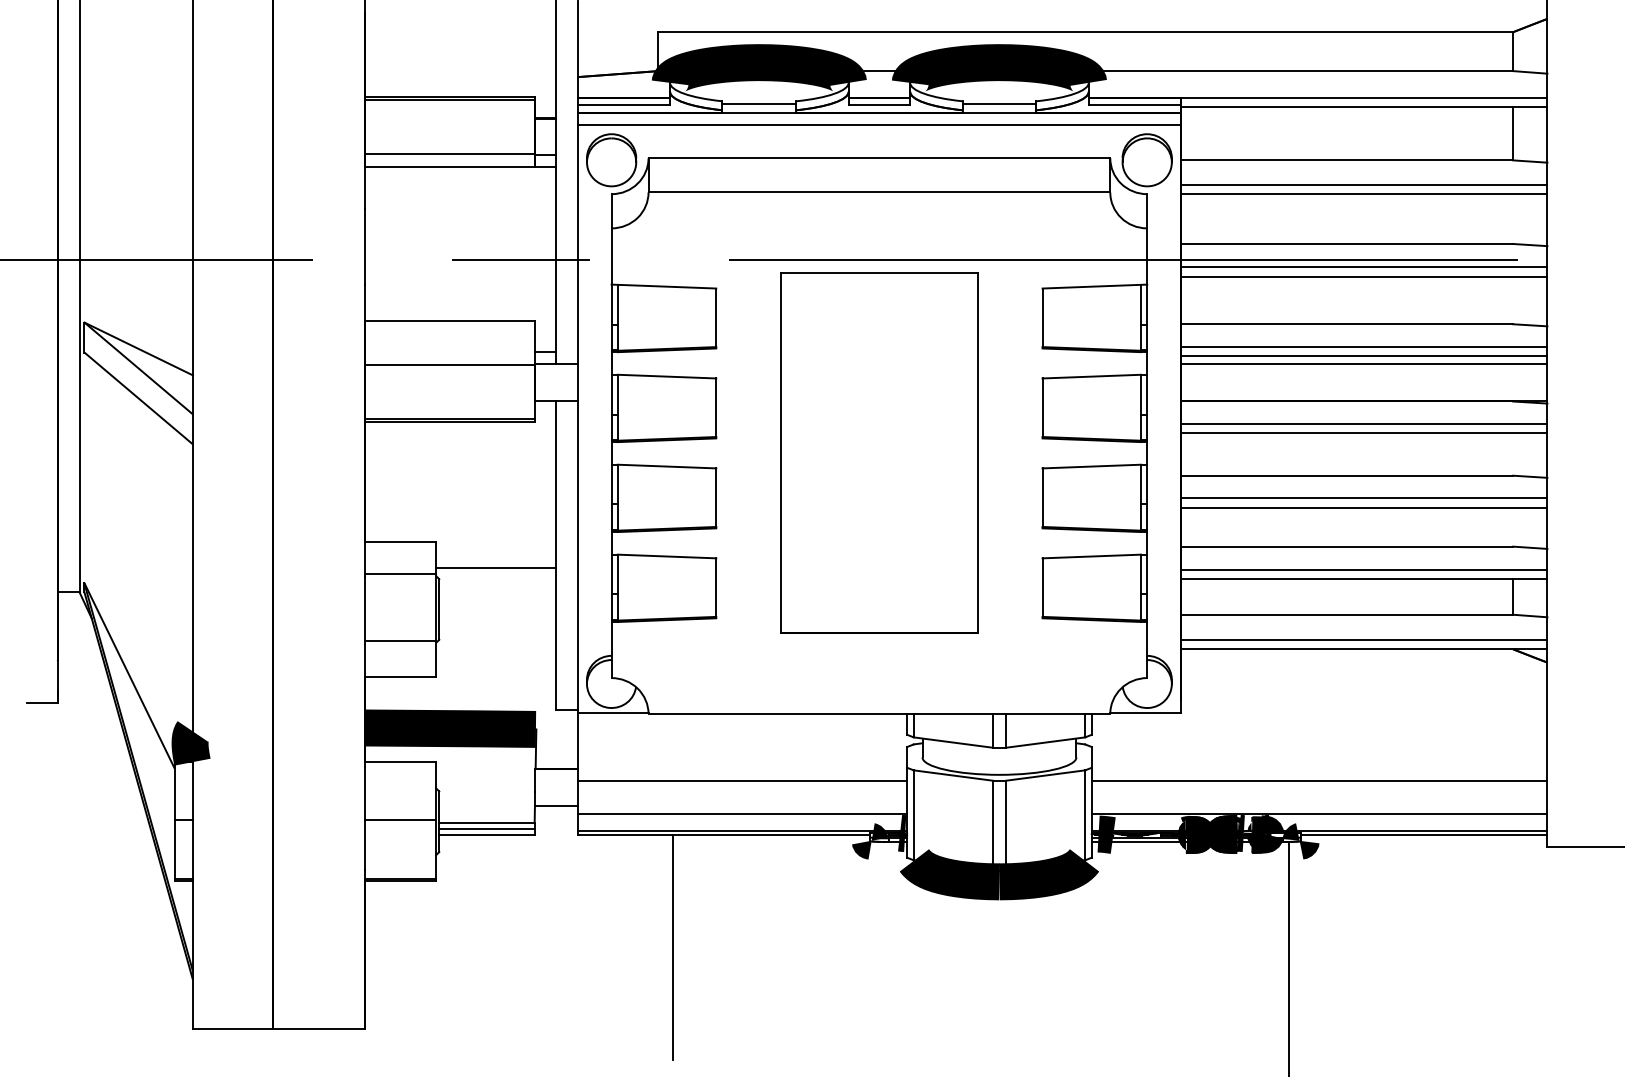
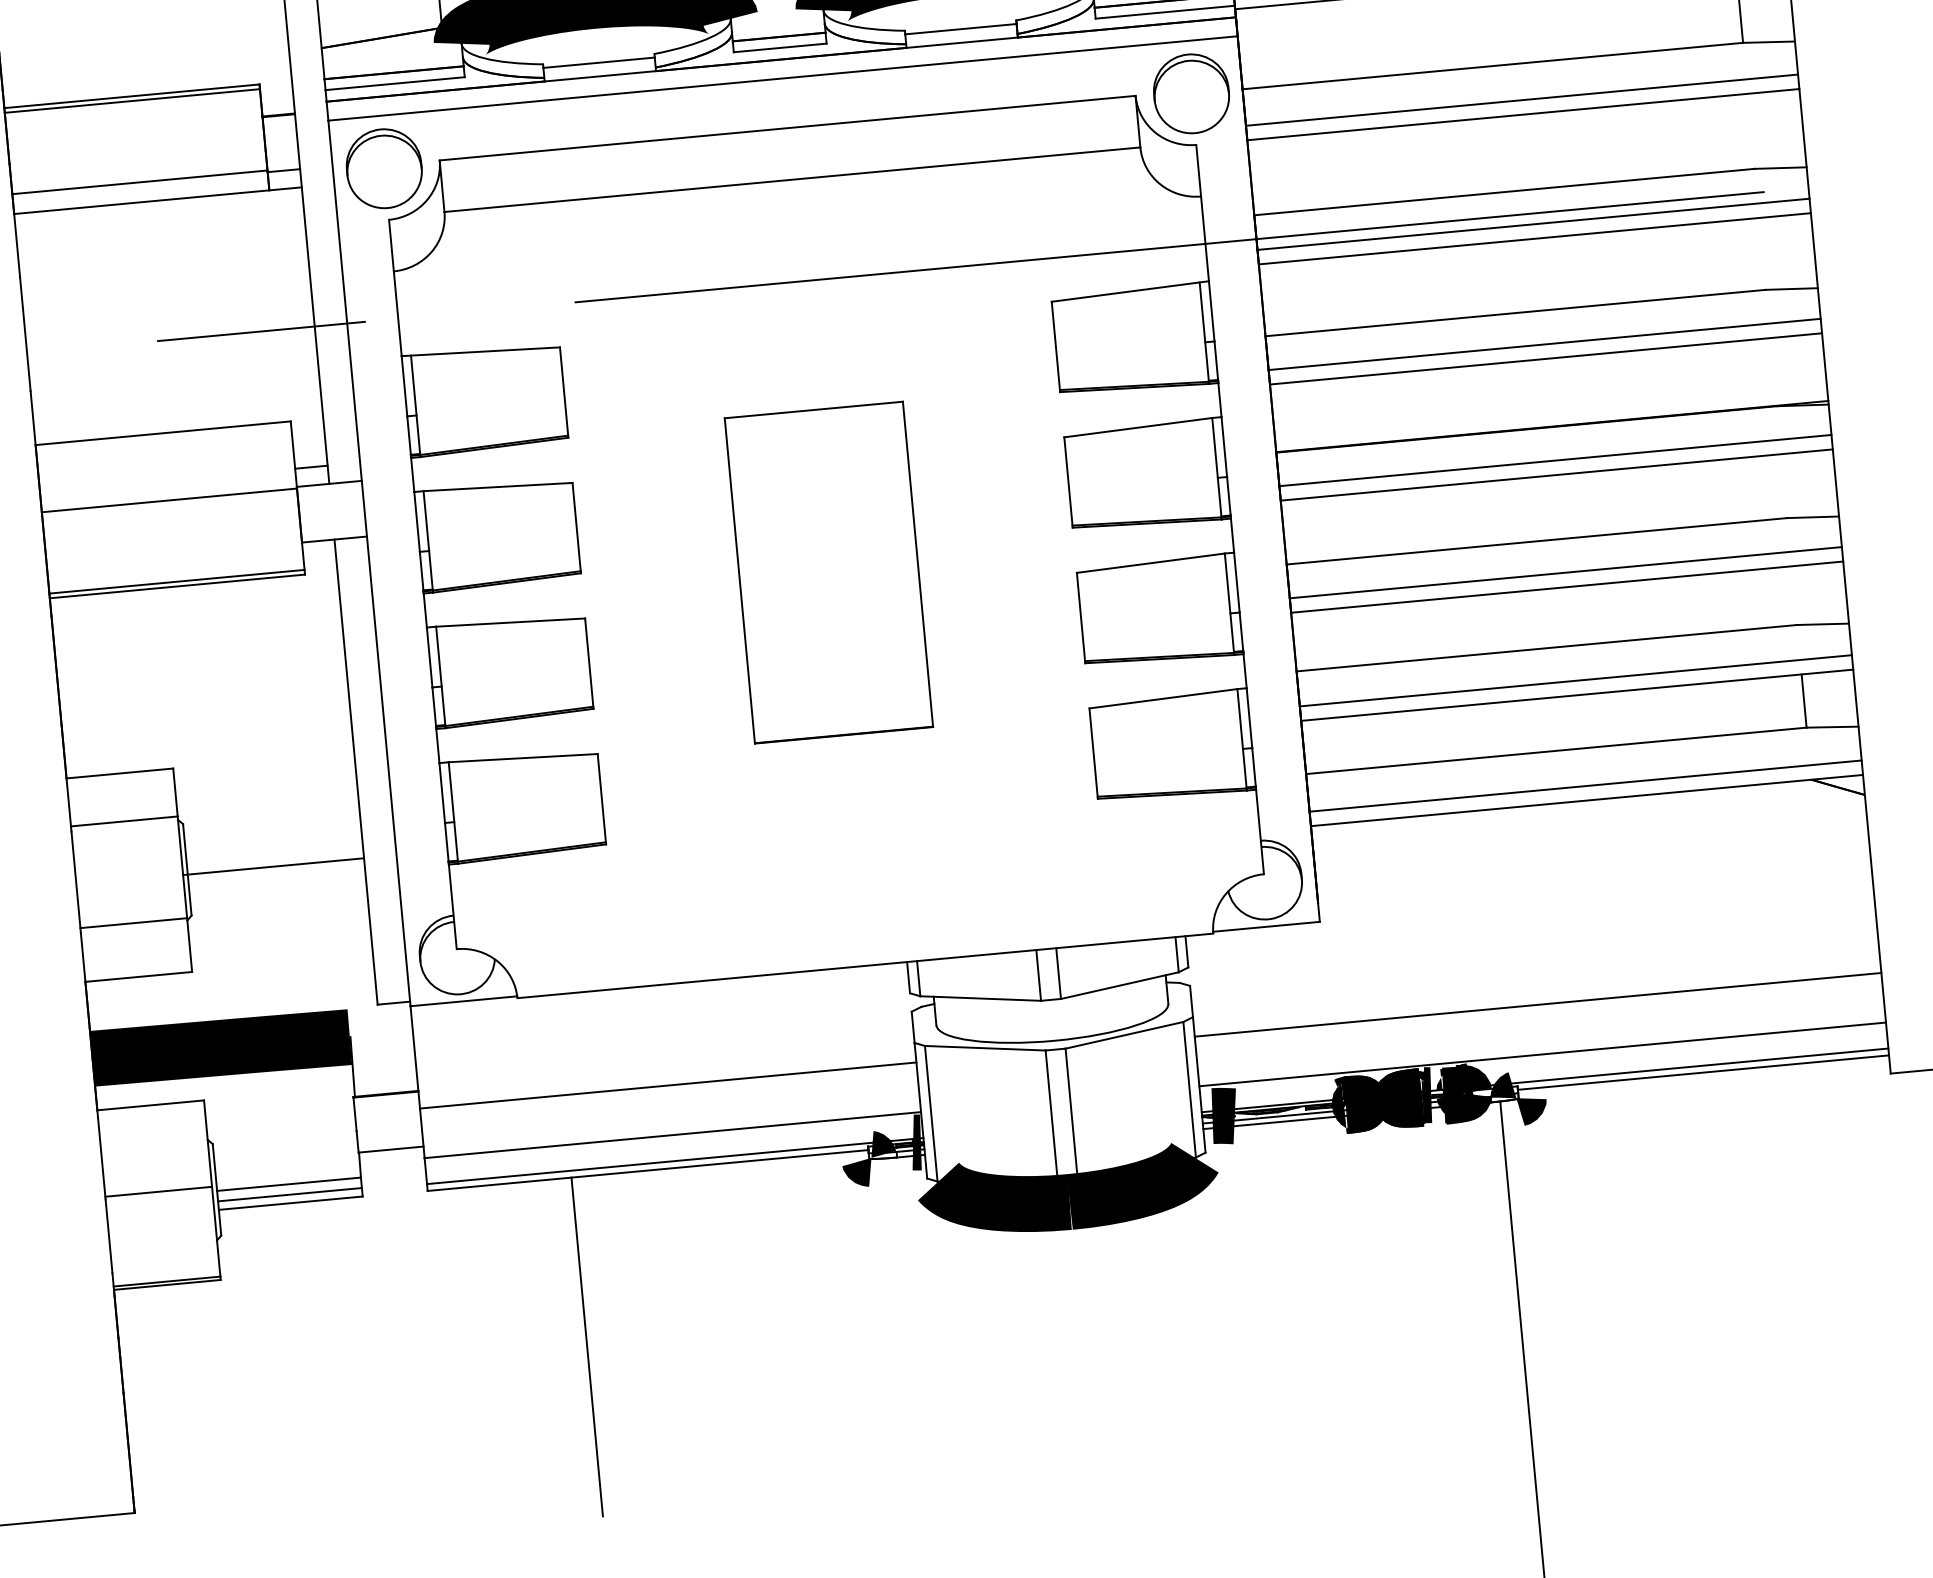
line: (1364, 364) -> (1547, 371), removed
part: (879, 452) -> (828, 571), size x0.6
line: (496, 567) -> (274, 866), moved

